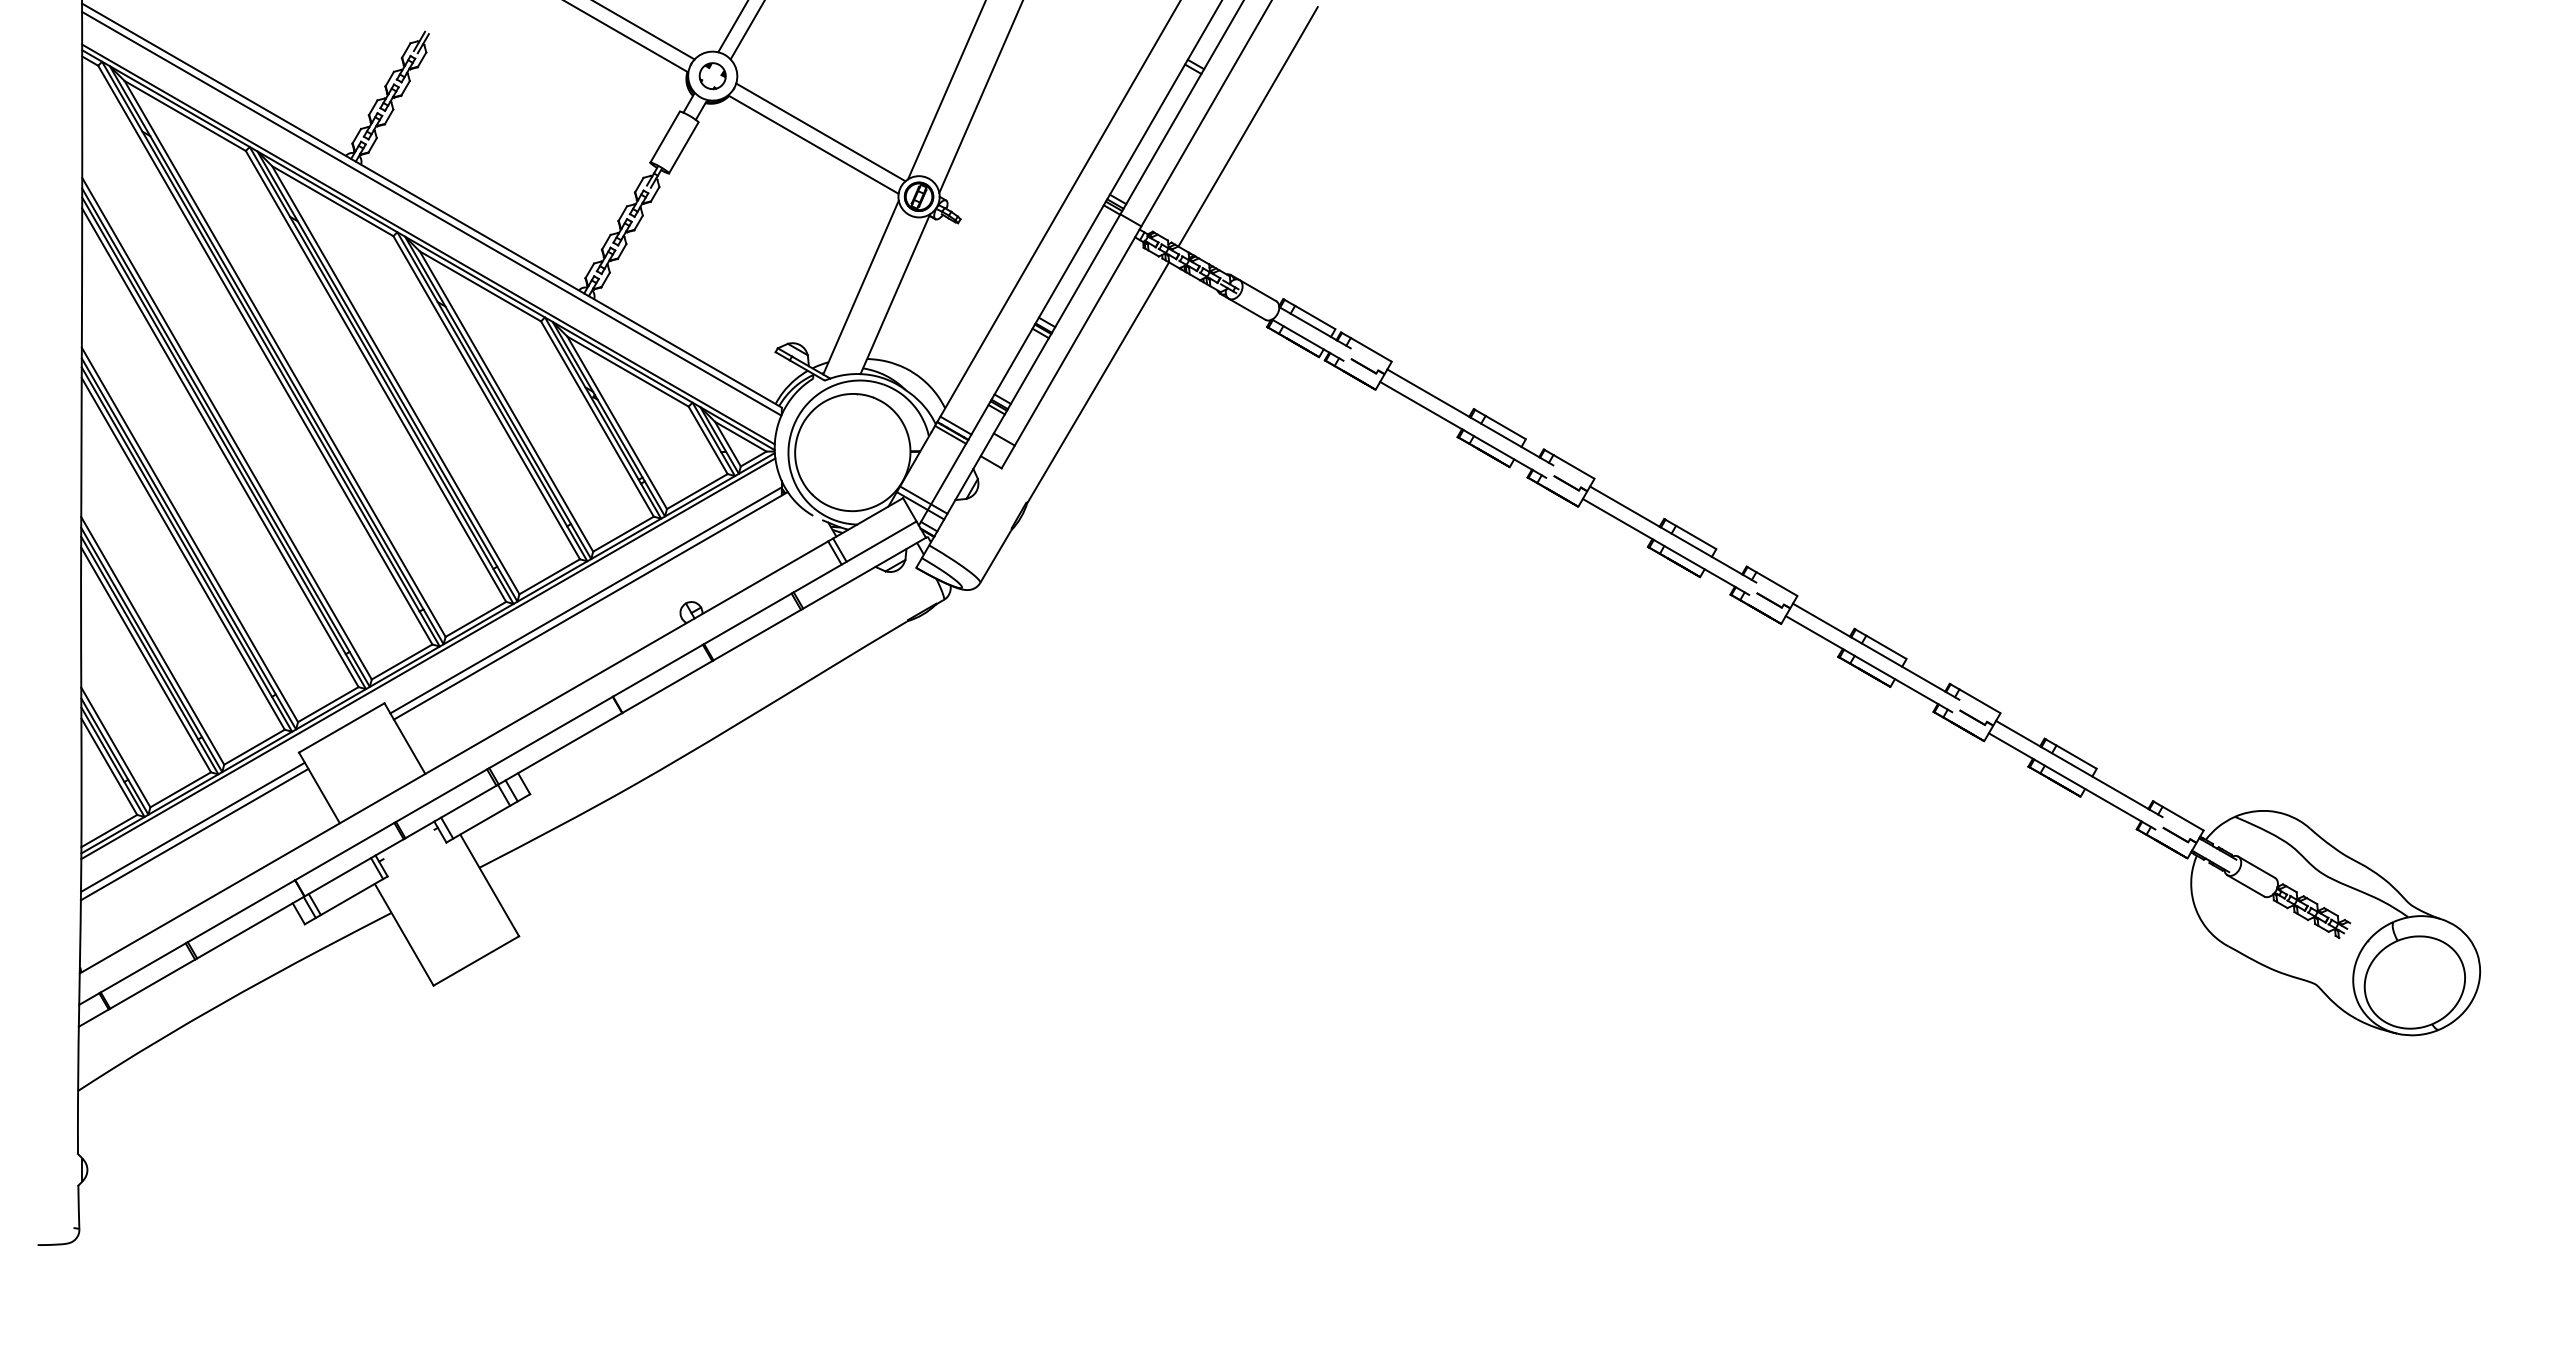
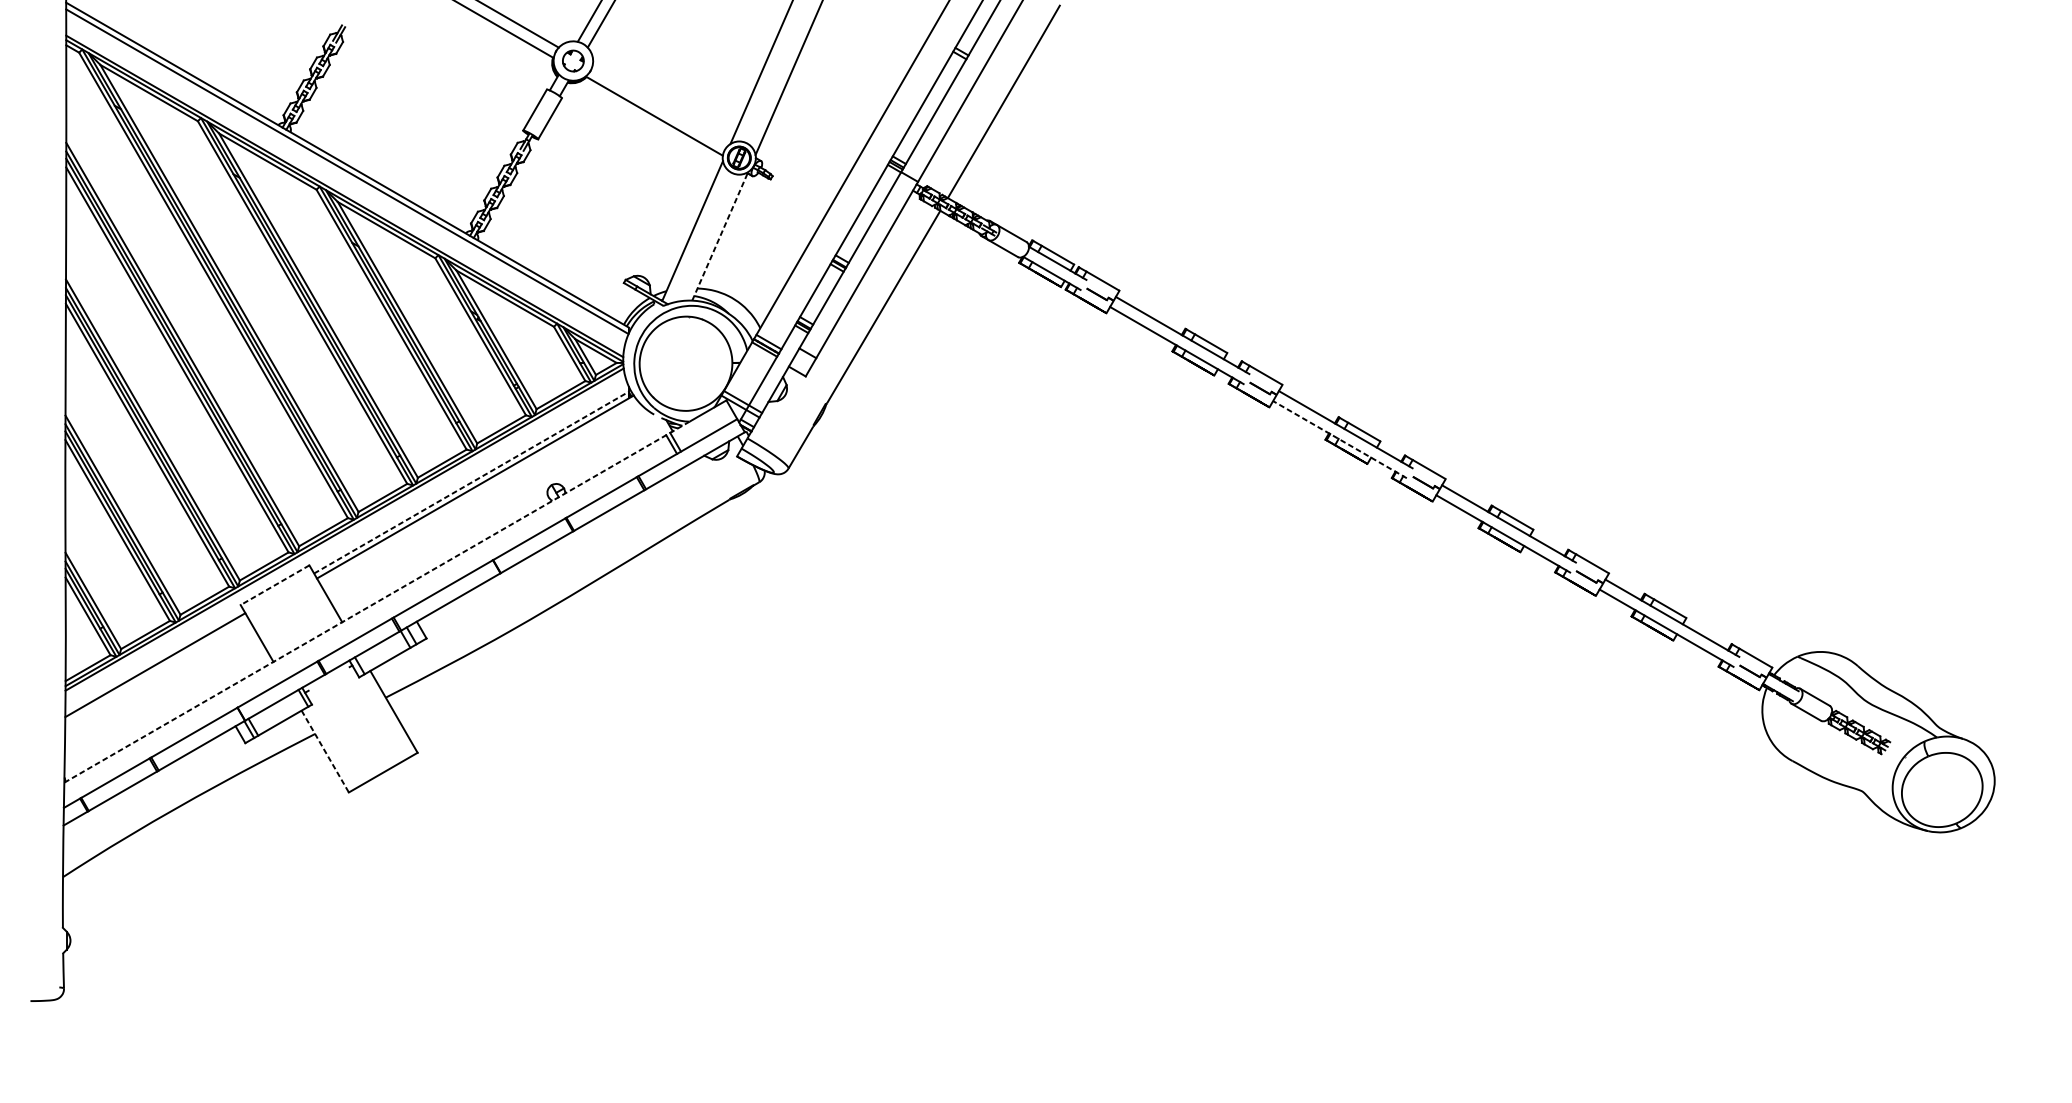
line: (820, 132) -> (660, 106), removed
line: (895, 293) -> (720, 235), solid -> dashed
line: (1665, 546) -> (1339, 439), solid -> dashed
line: (586, 600) -> (471, 482), solid -> dashed
line: (341, 728) -> (274, 585), solid -> dashed
line: (468, 749) -> (376, 602), solid -> dashed
line: (194, 834) -> (156, 670), removed
line: (404, 934) -> (325, 751), solid -> dashed

